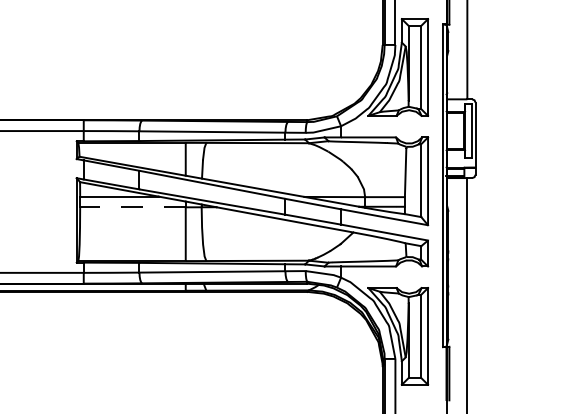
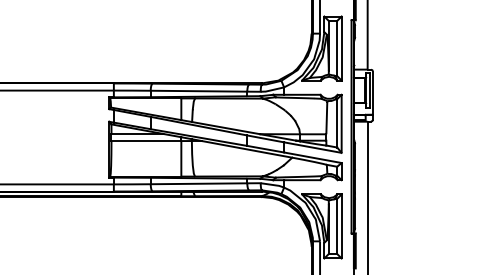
line: (133, 208) -> (146, 141), dashed -> solid

